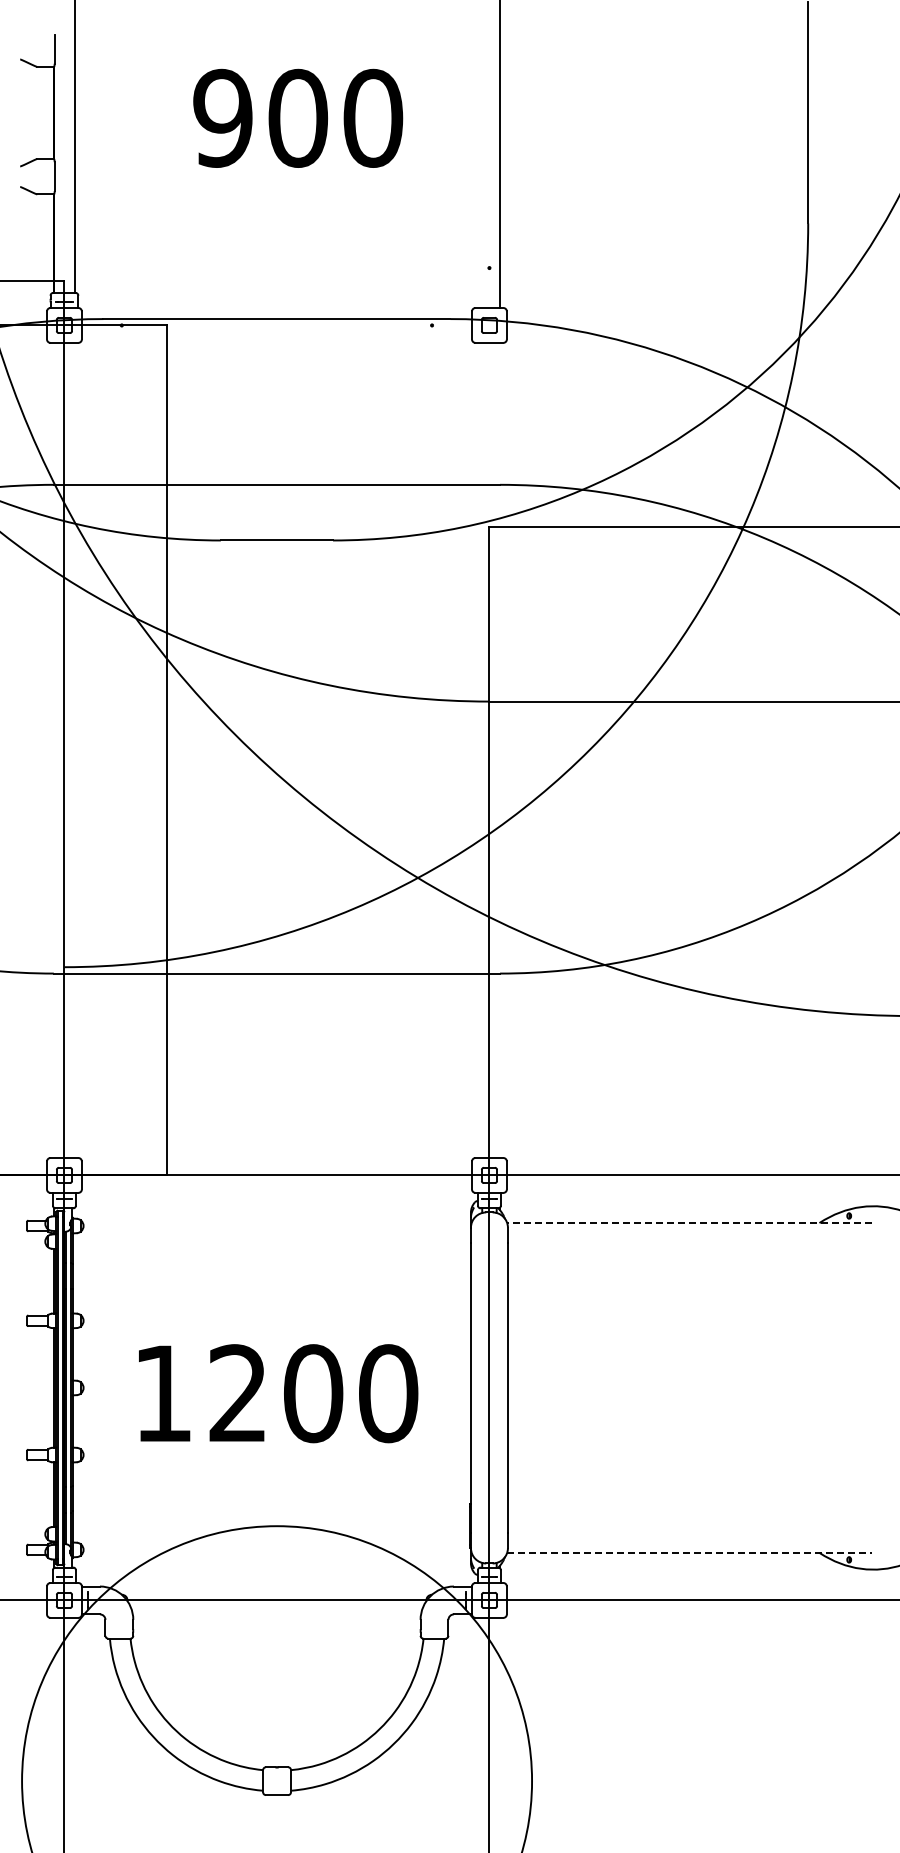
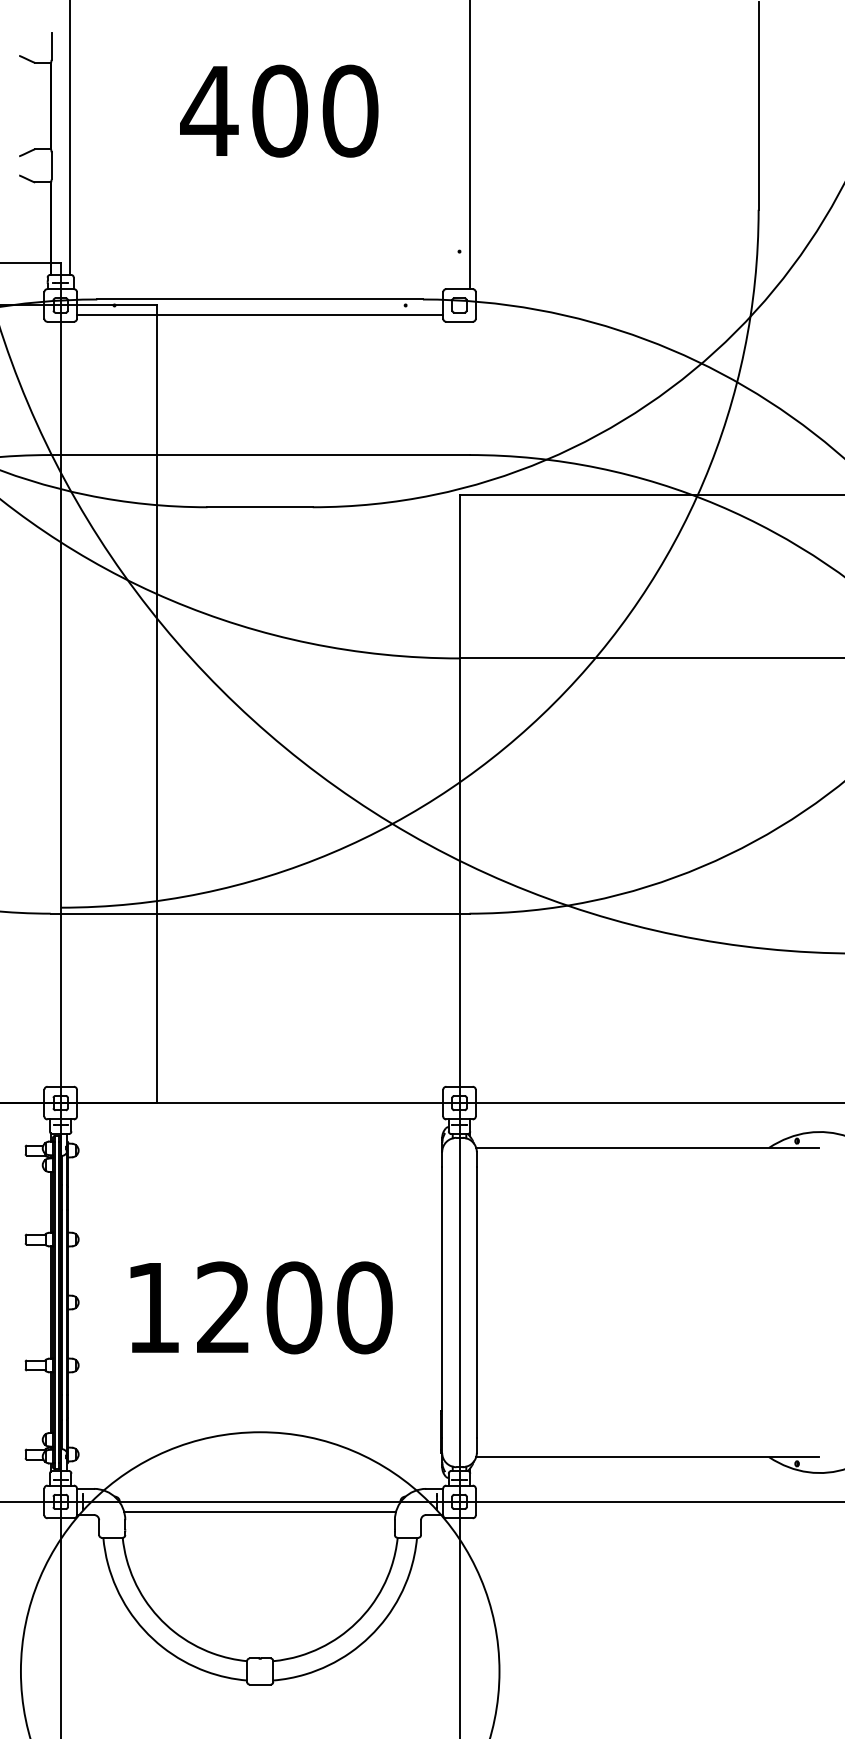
text: (222, 117) -> (209, 110), 900 -> 400
line: (276, 336) -> (259, 315), added
line: (689, 1223) -> (647, 1148), dashed -> solid
line: (689, 1552) -> (647, 1456), dashed -> solid
line: (276, 1611) -> (259, 1512), added

